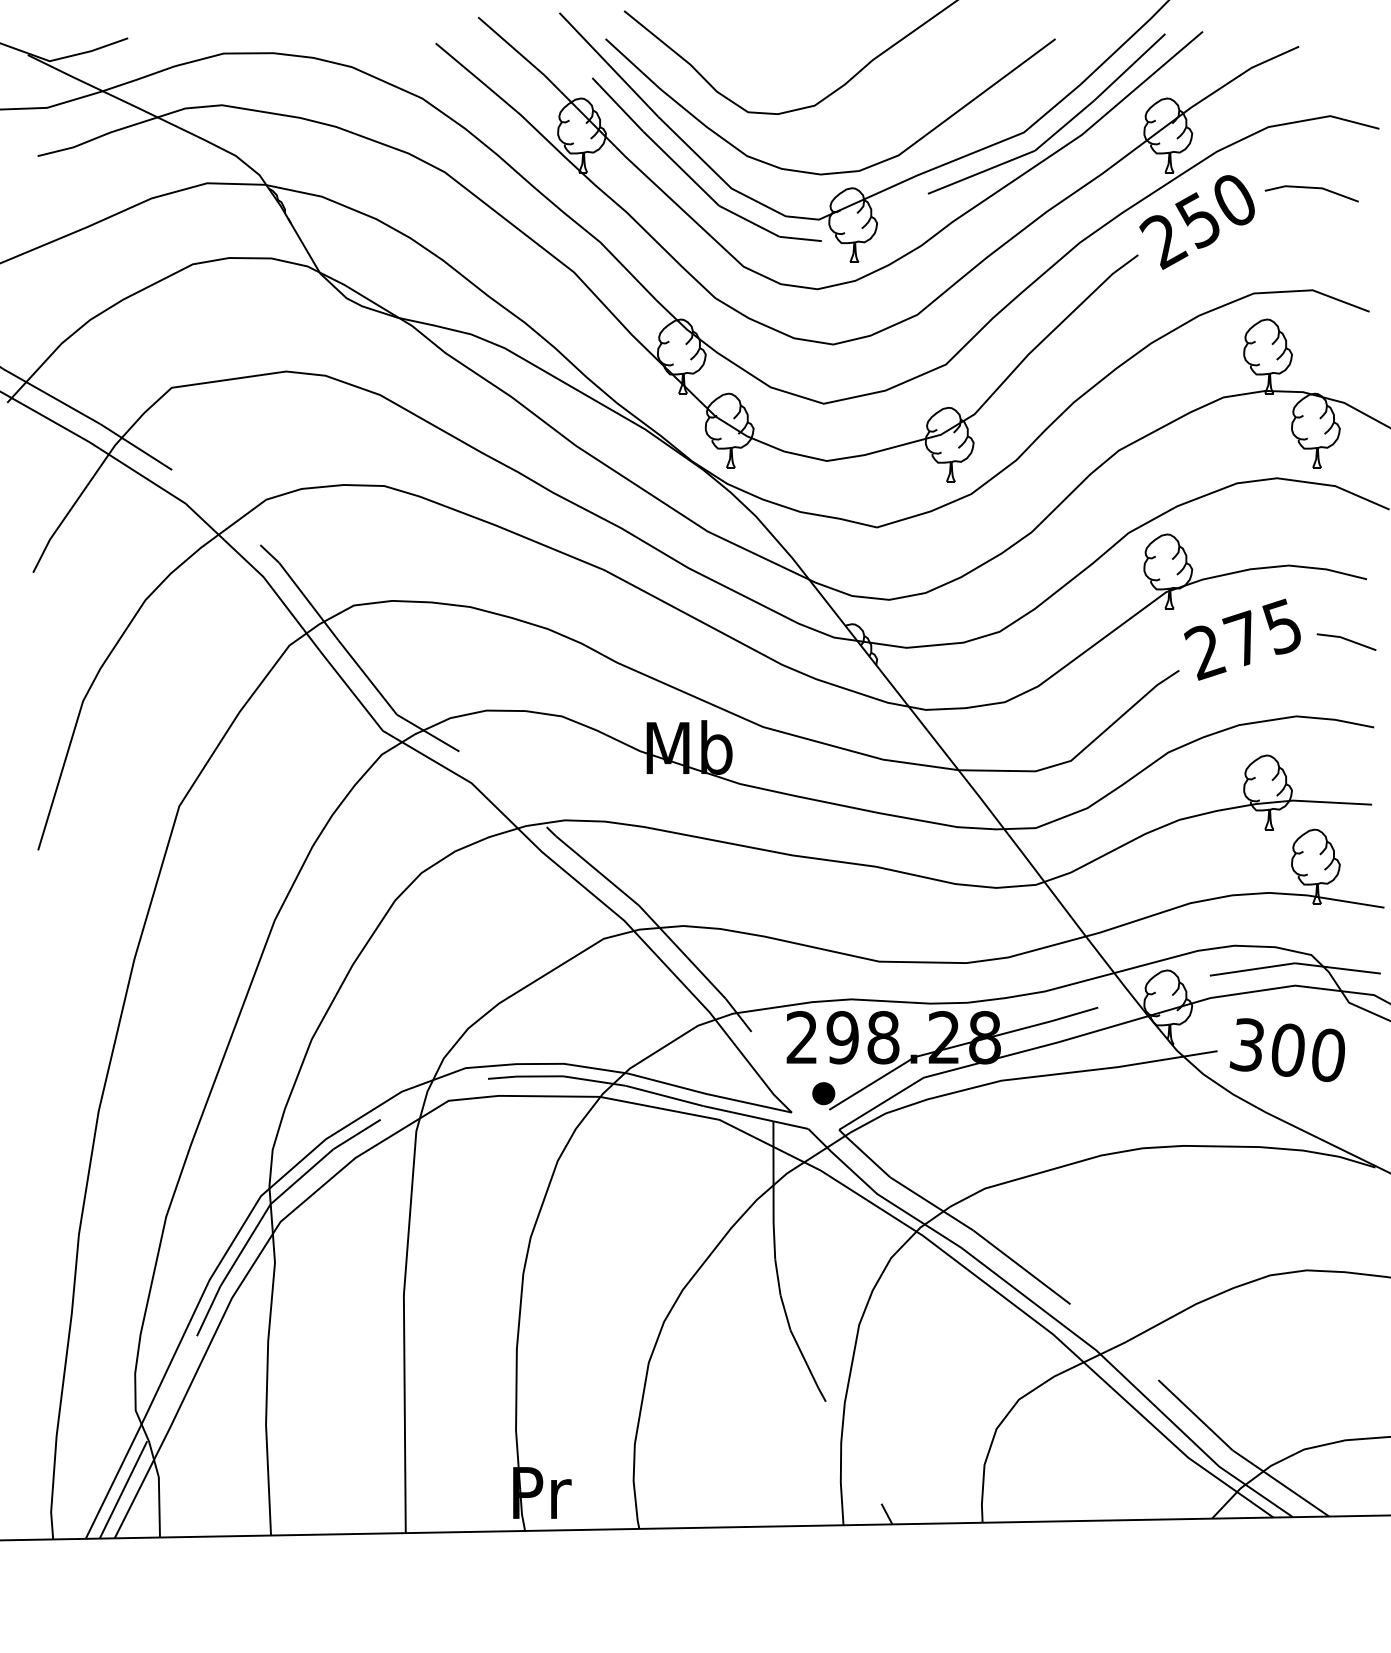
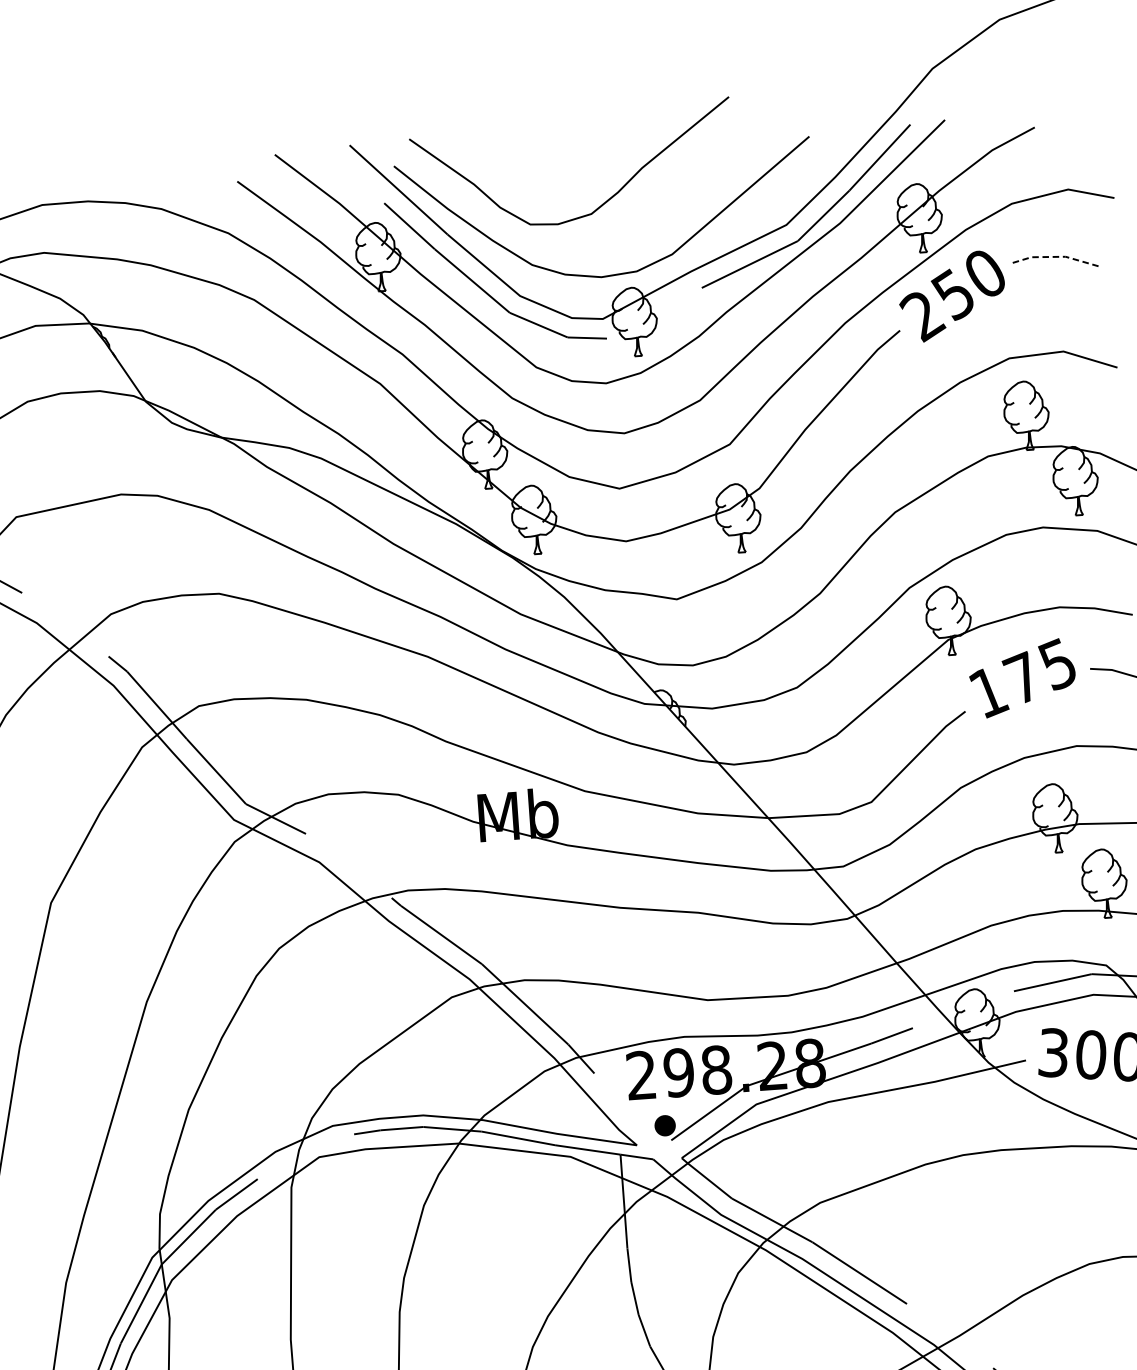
line: (1312, 187) -> (1056, 256), solid -> dashed
text: (1205, 652) -> (988, 693), 275 -> 175

